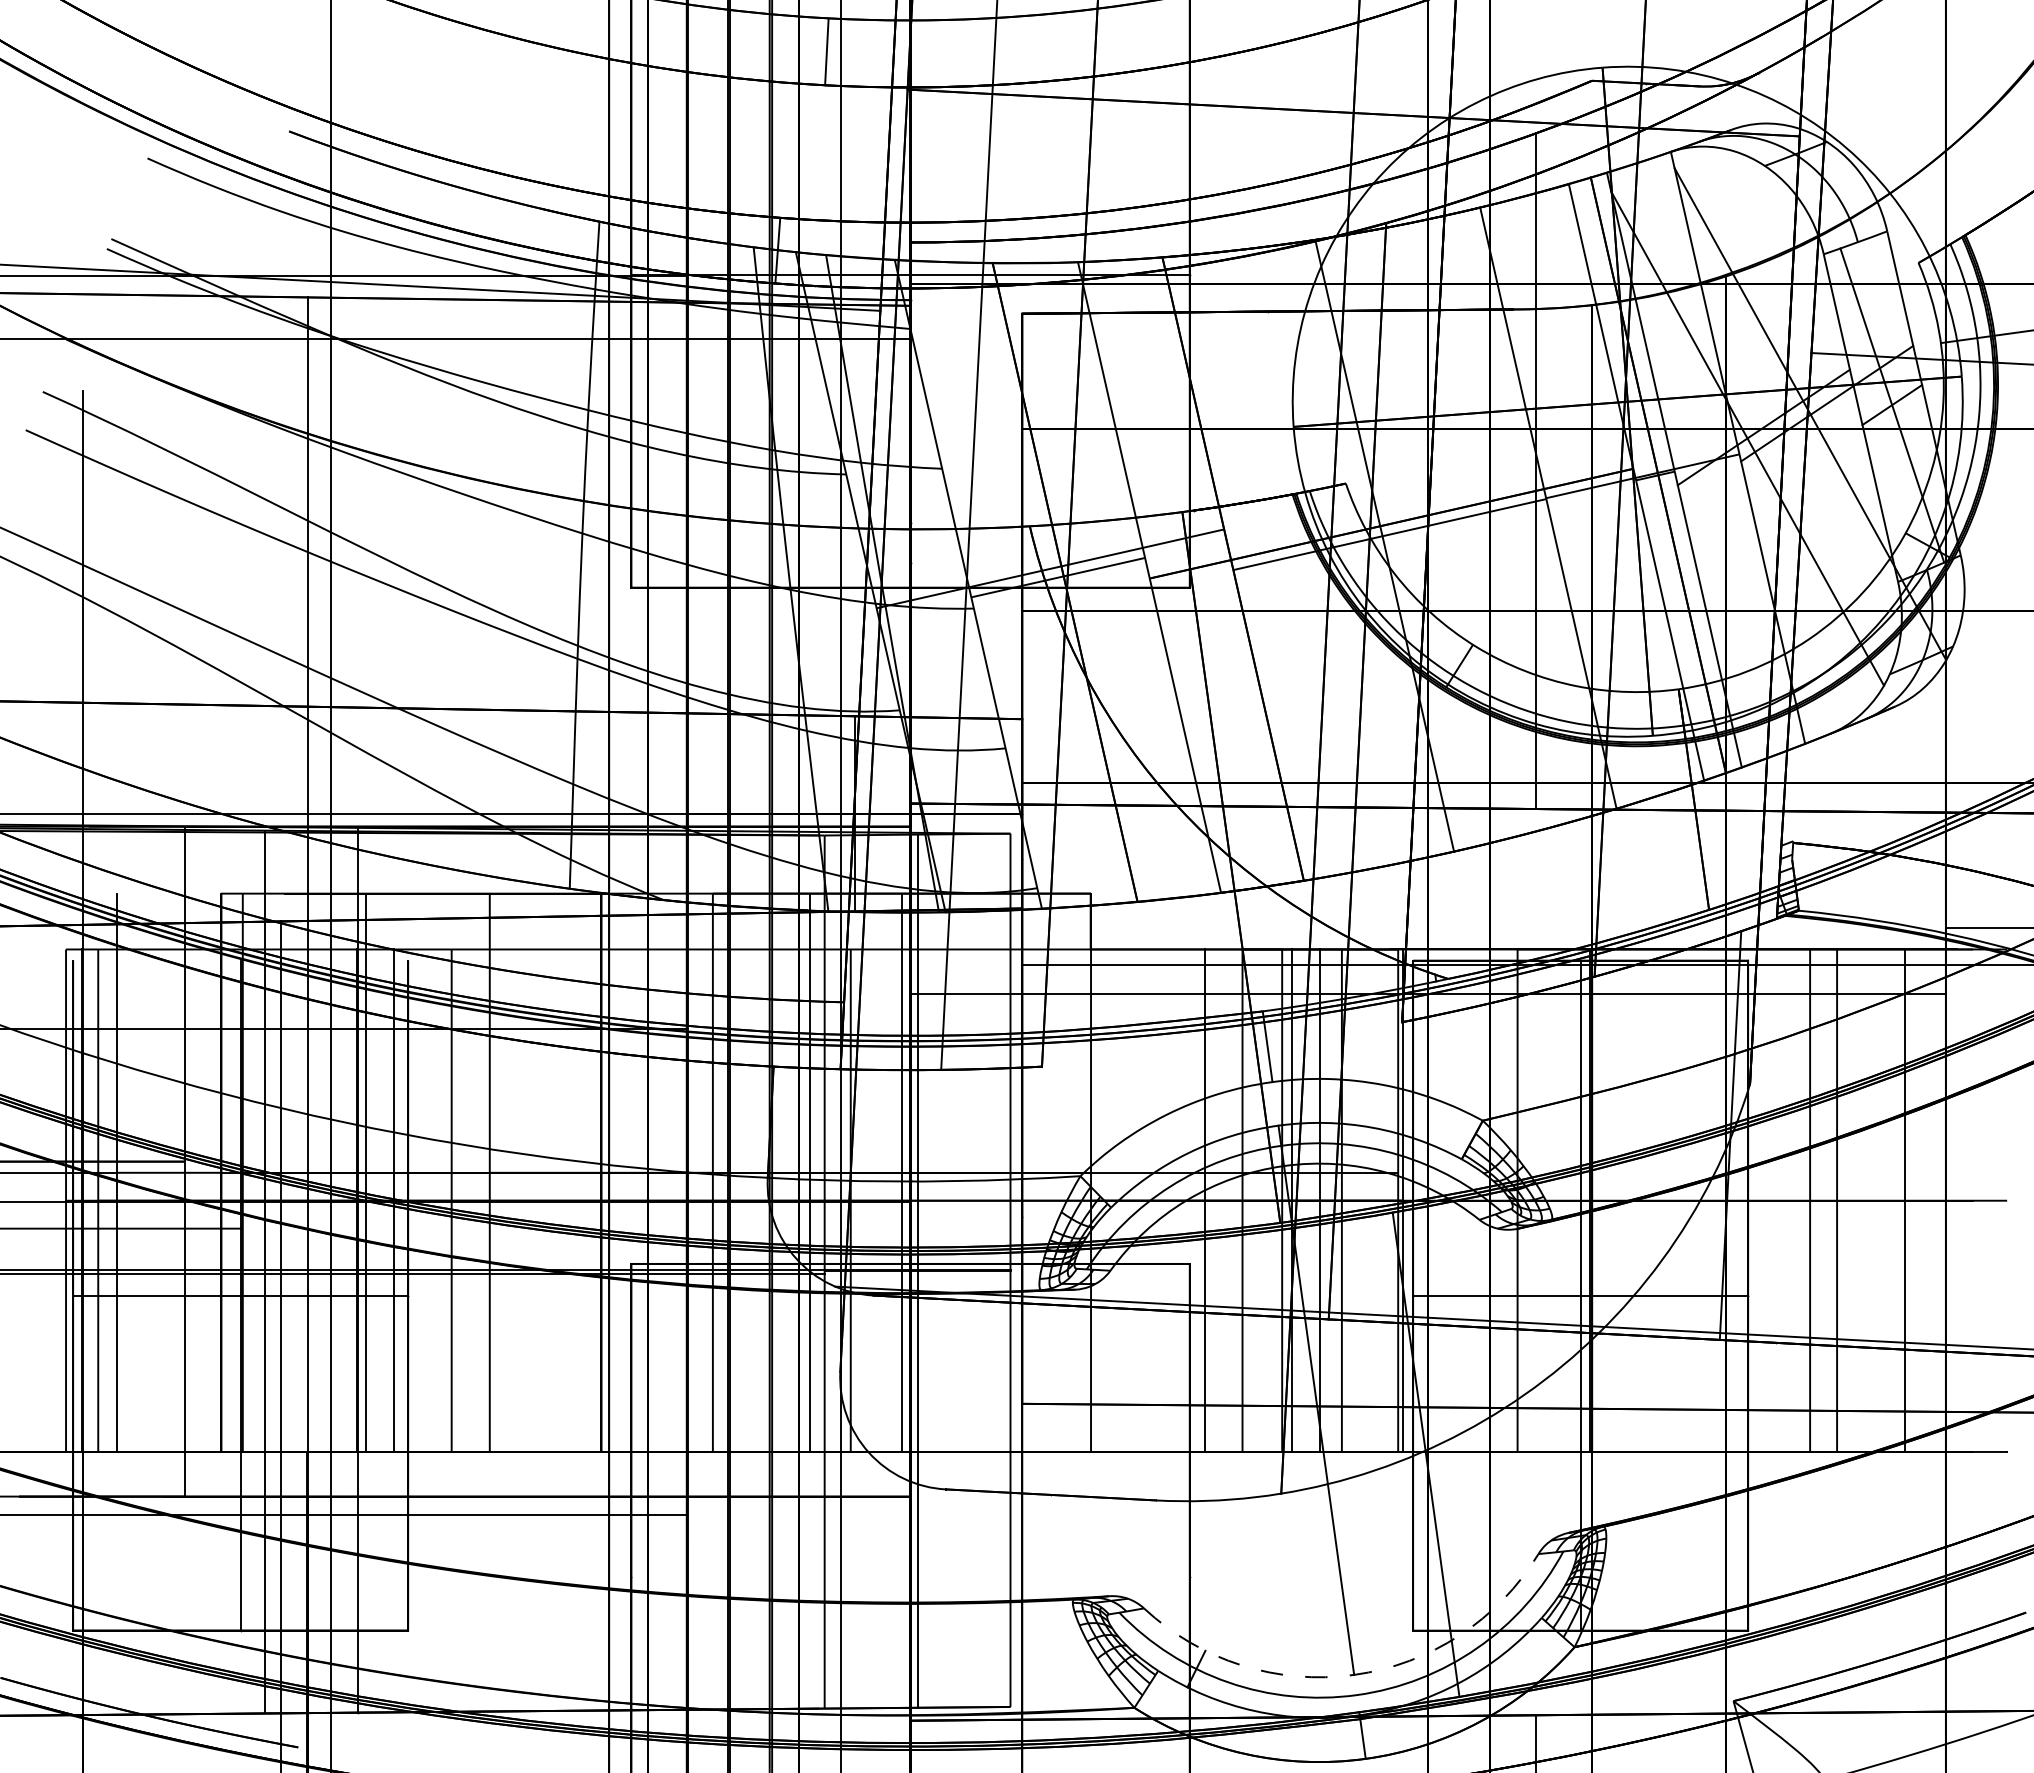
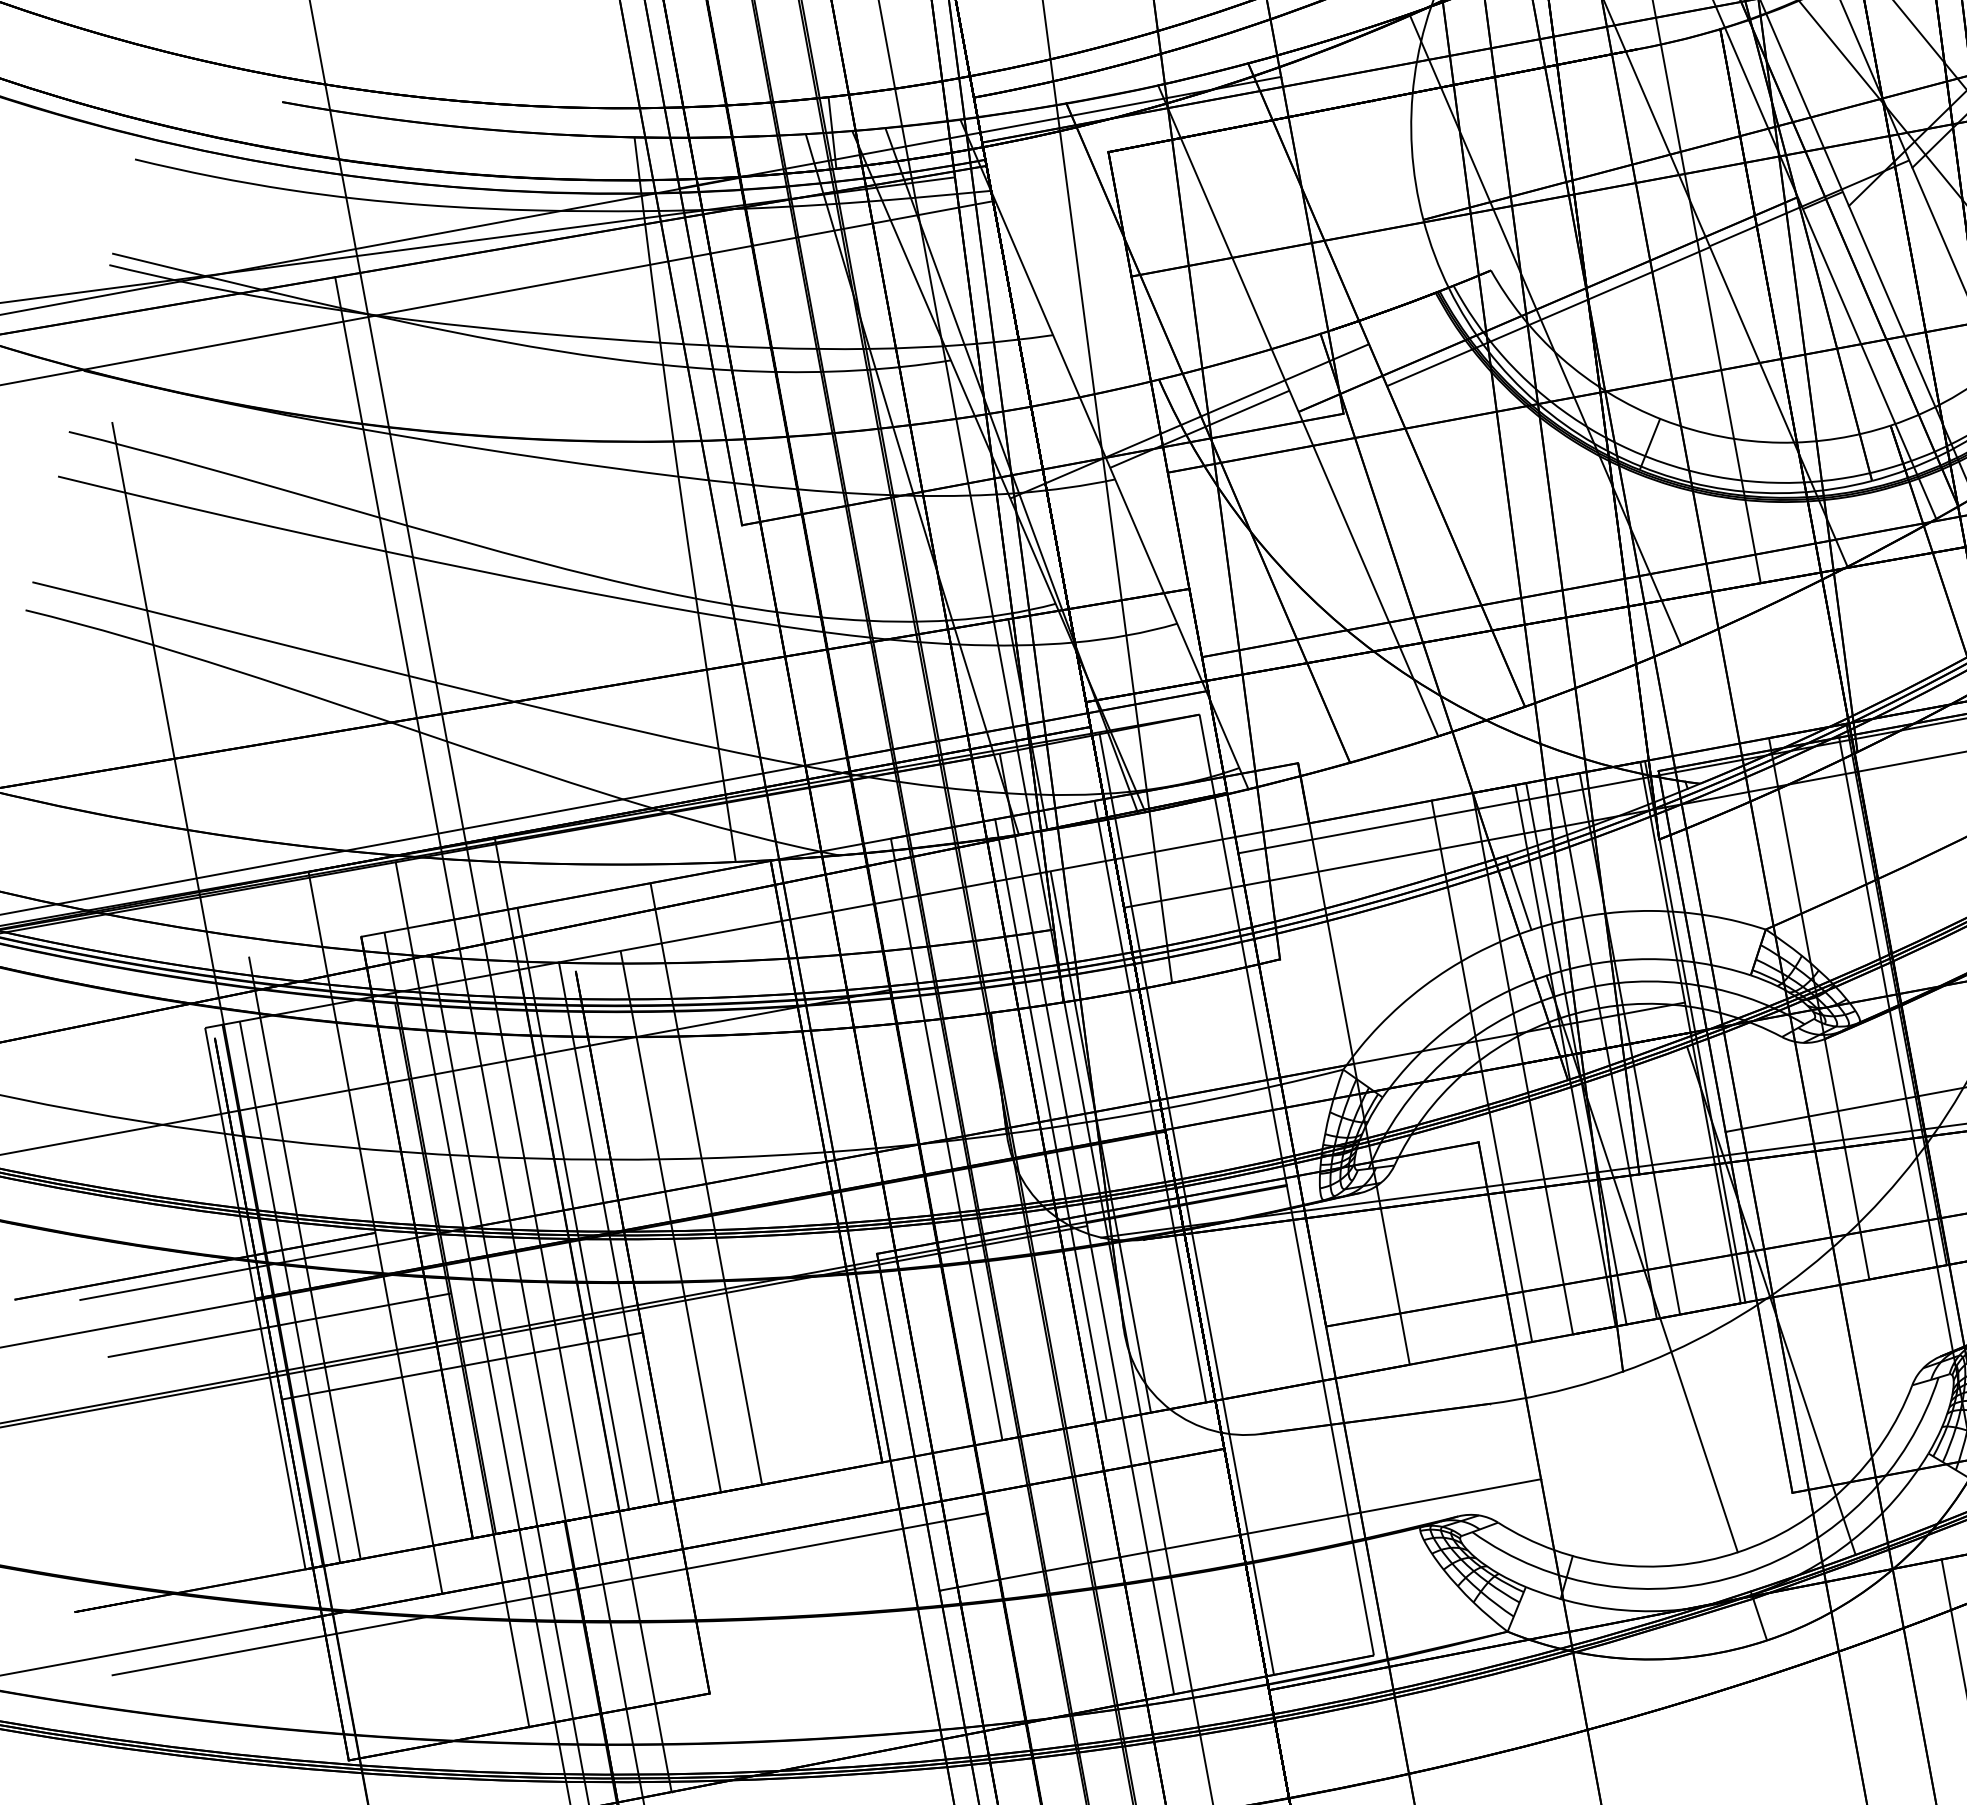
line: (910, 1576) -> (1240, 1534), added
arc: (1354, 1674) -> (1738, 1551), dashed -> solid

